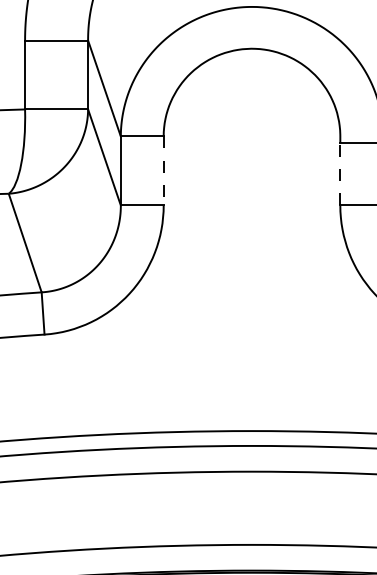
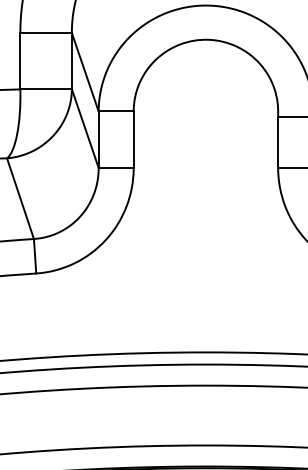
line: (163, 171) -> (133, 140), dashed -> solid
line: (340, 174) -> (278, 142), dashed -> solid

